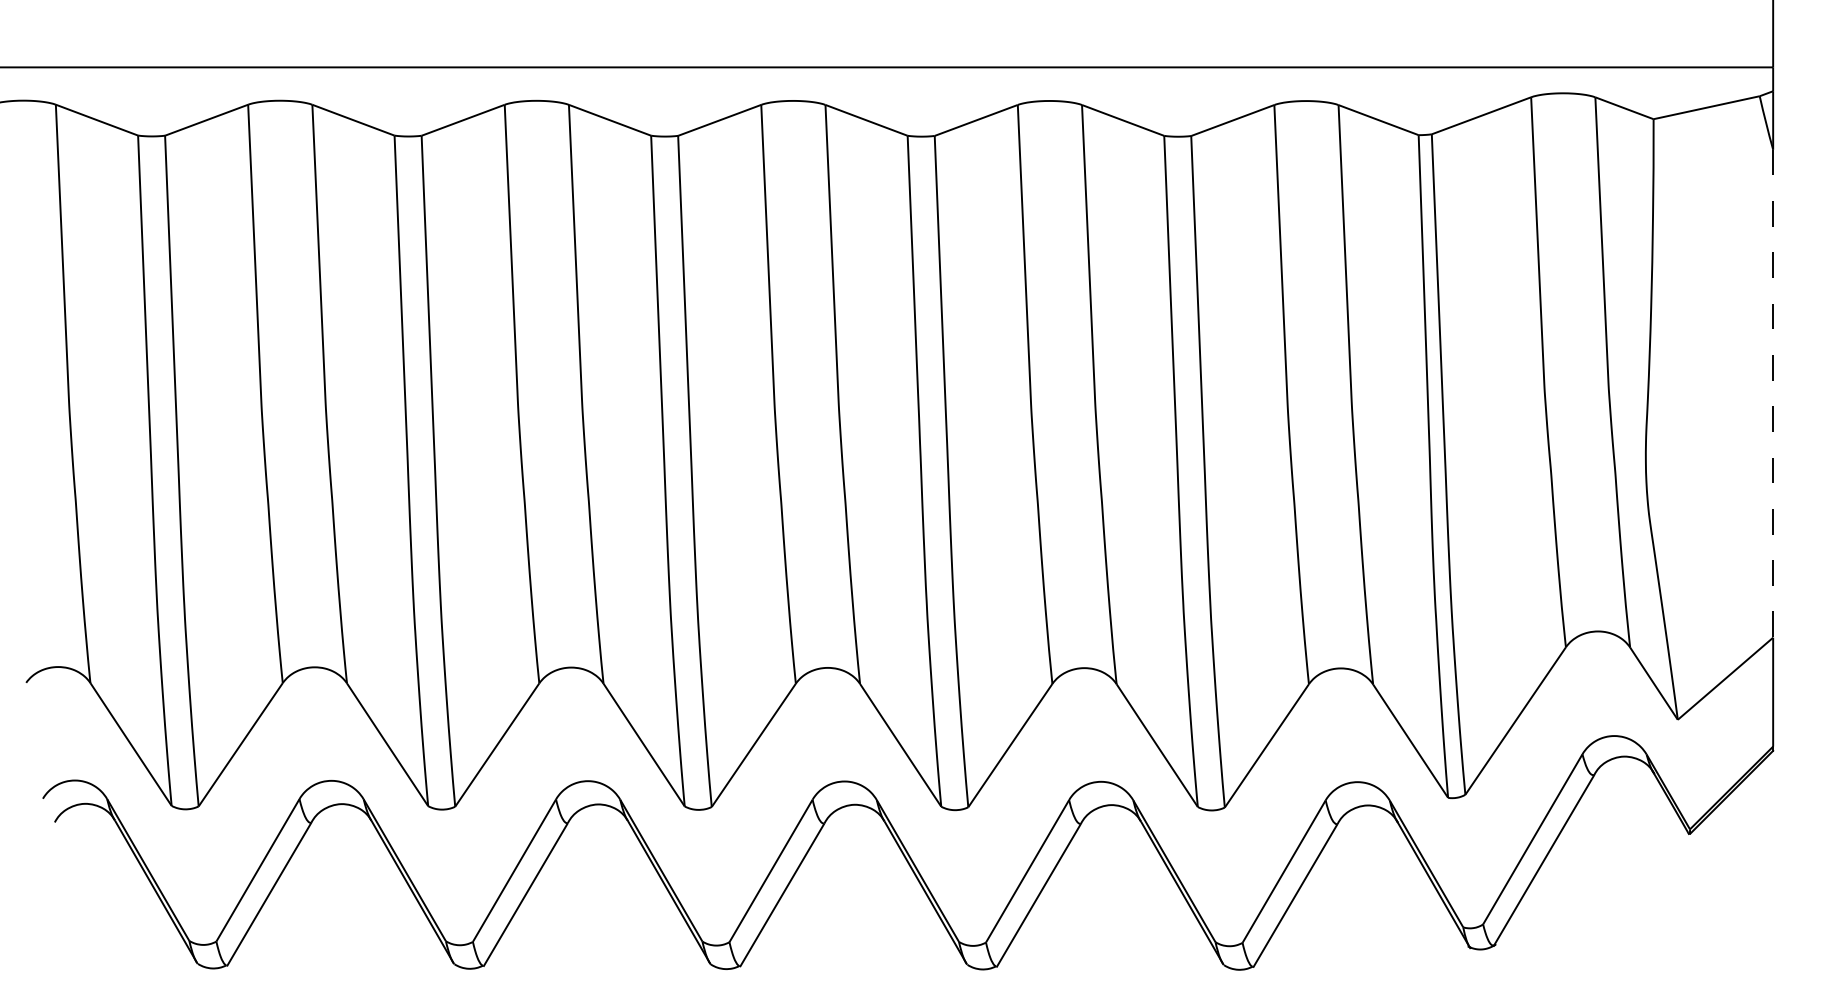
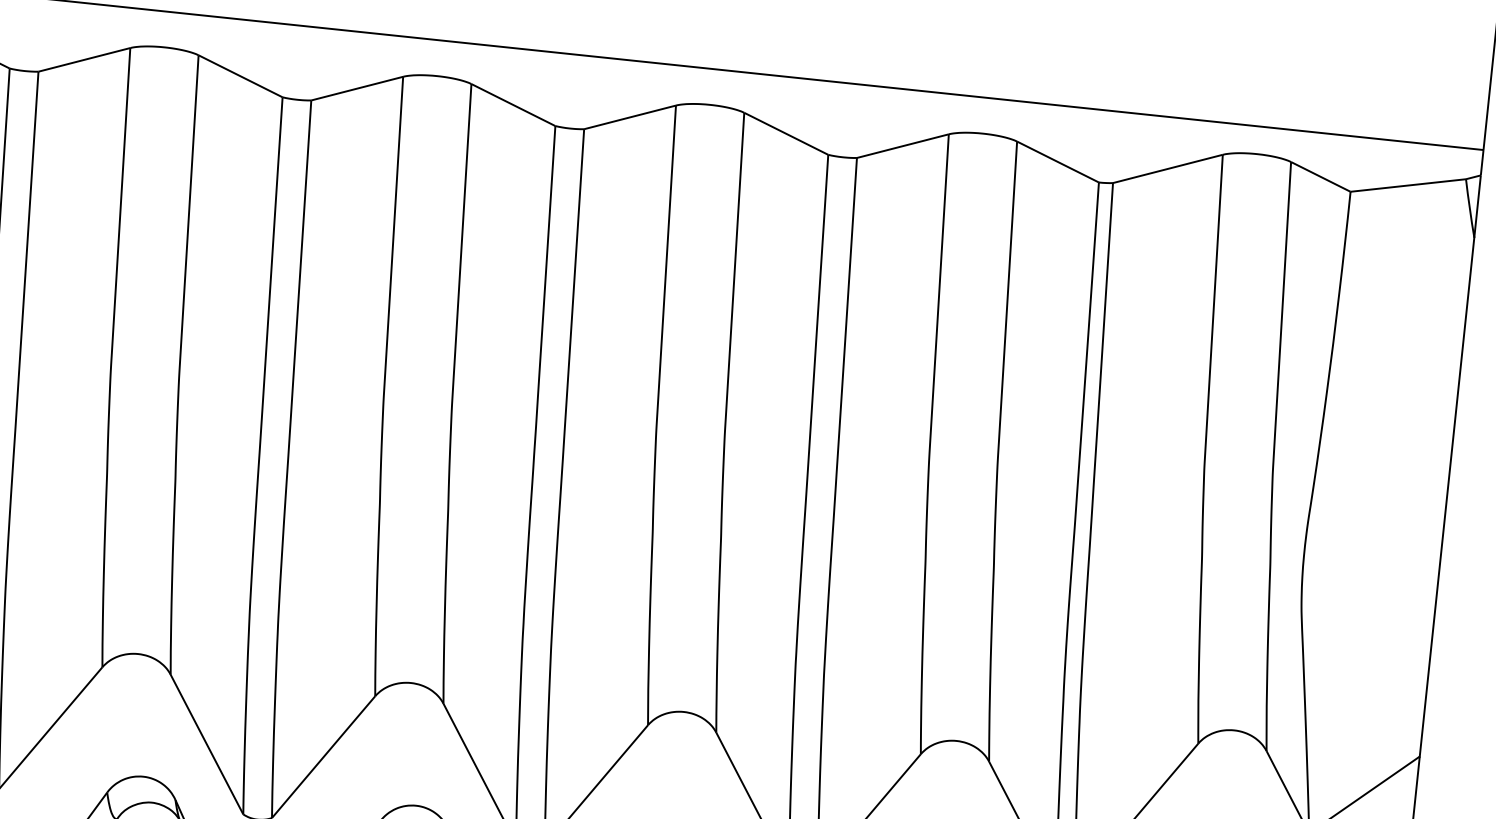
line: (1773, 393) -> (1447, 496), dashed -> solid

